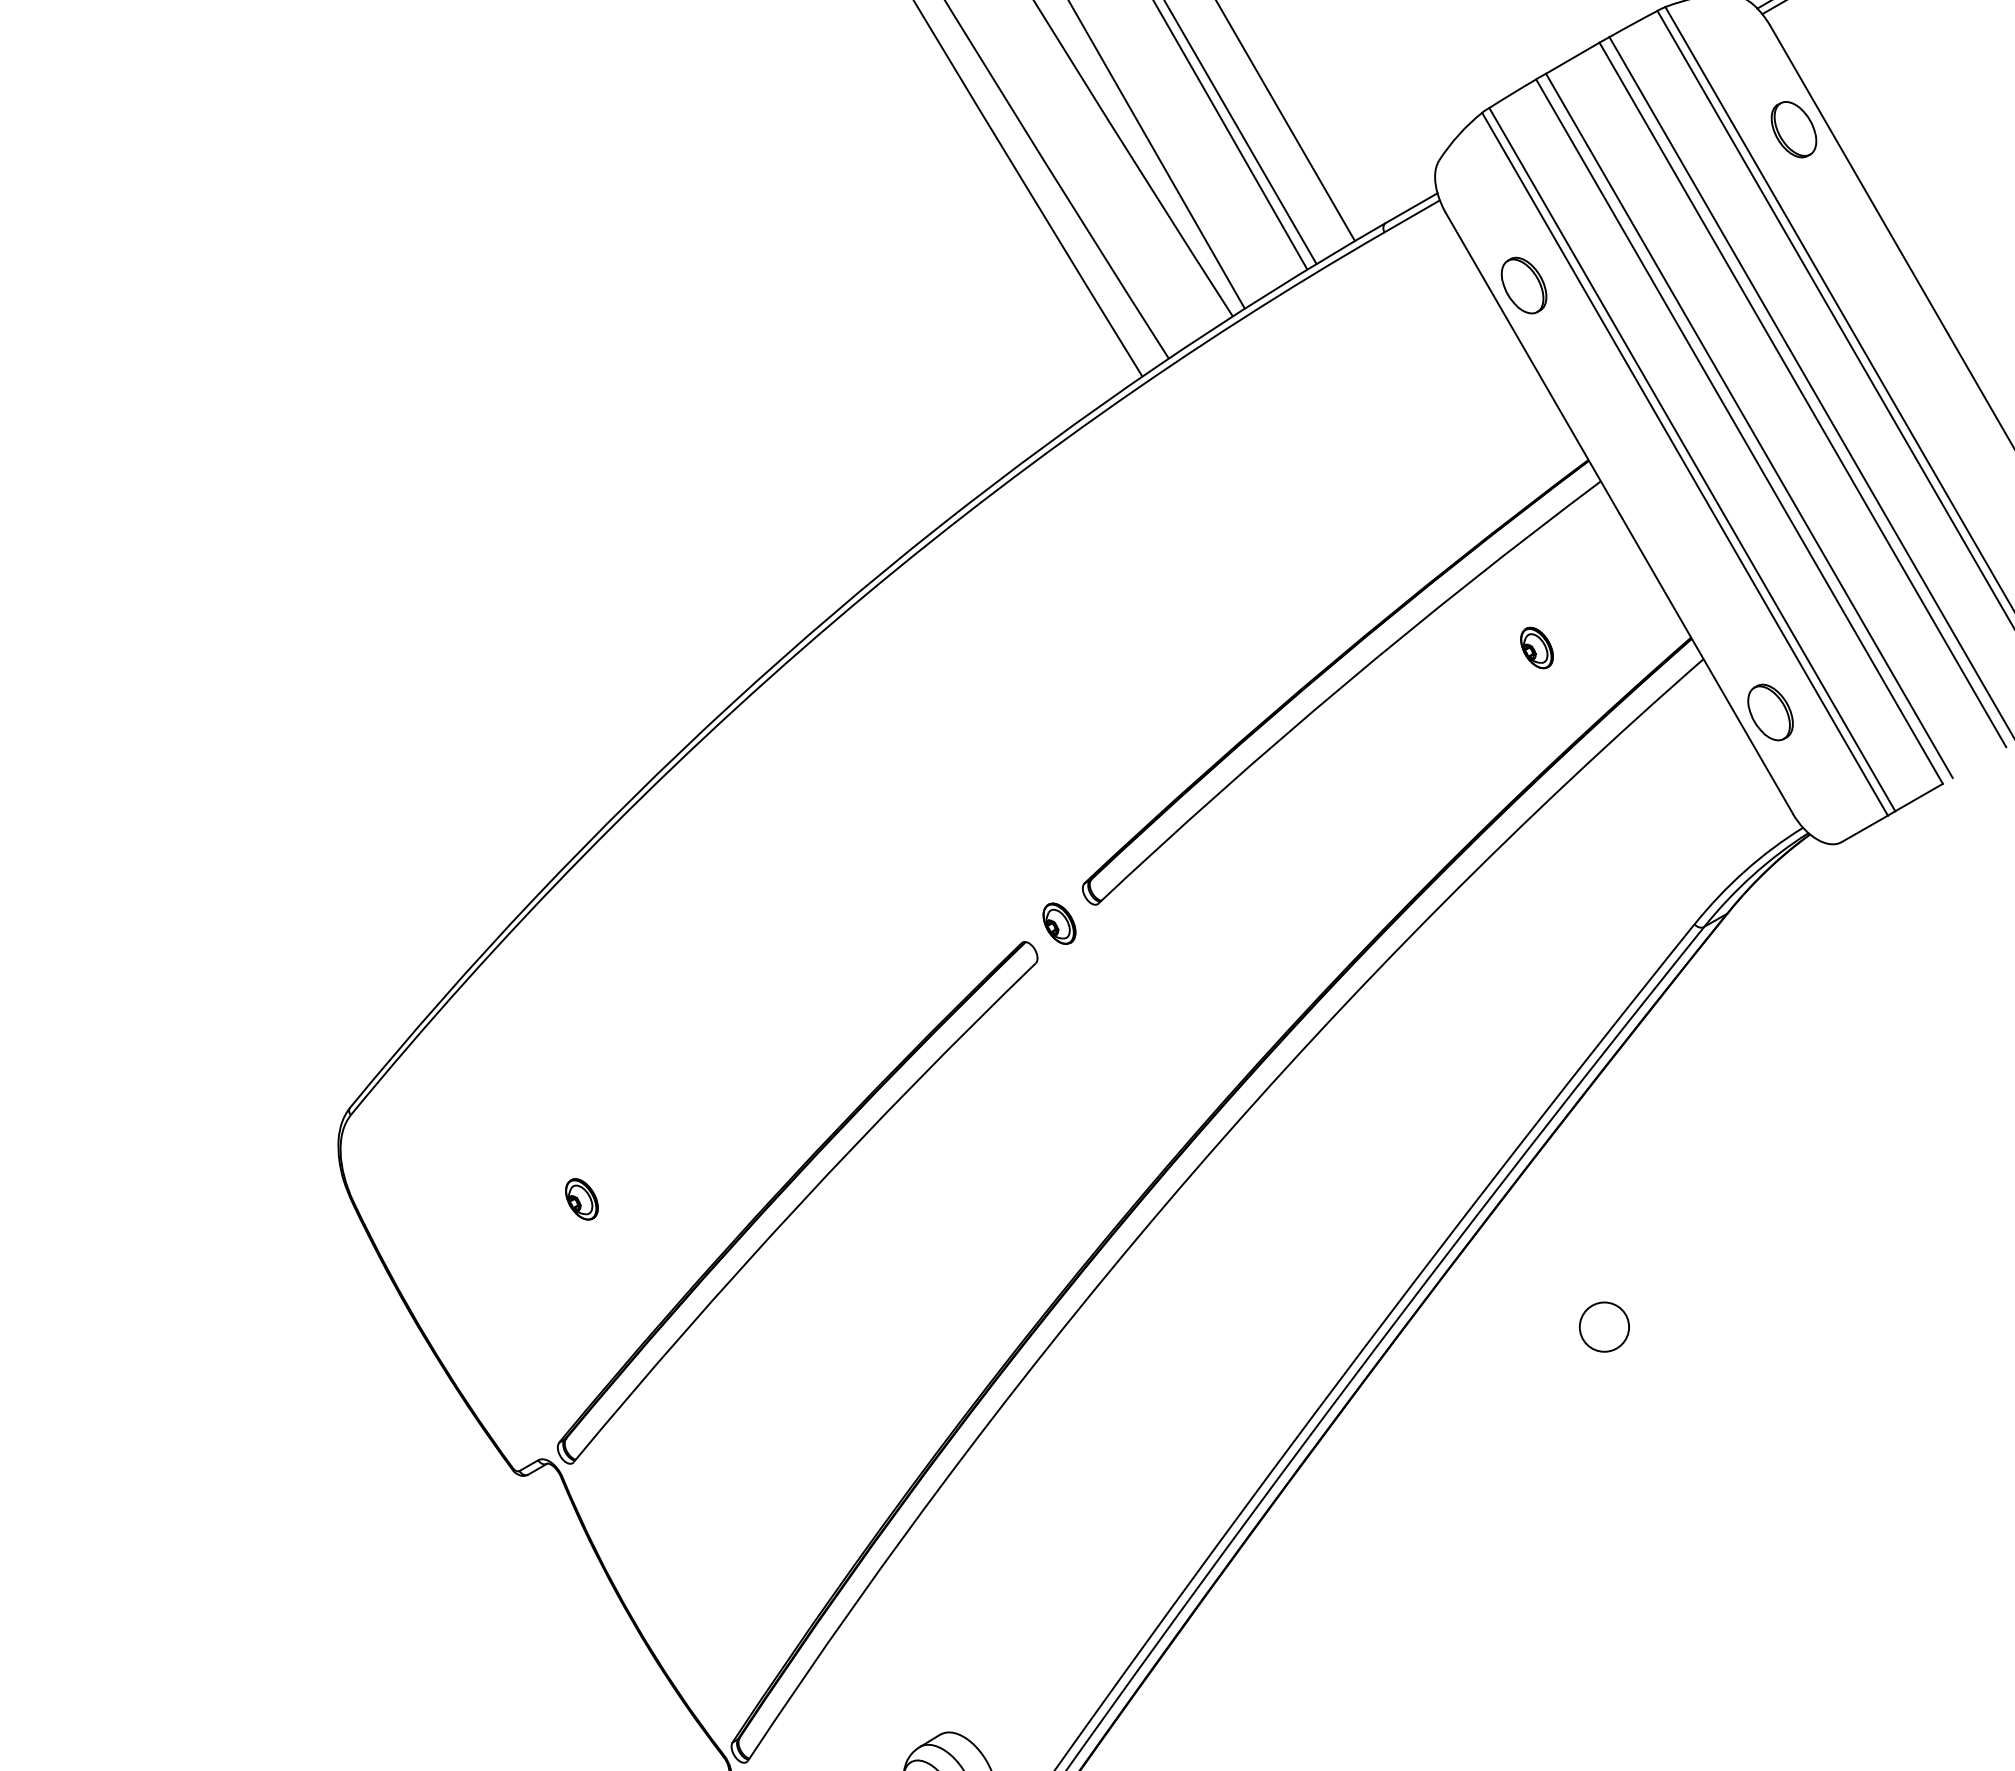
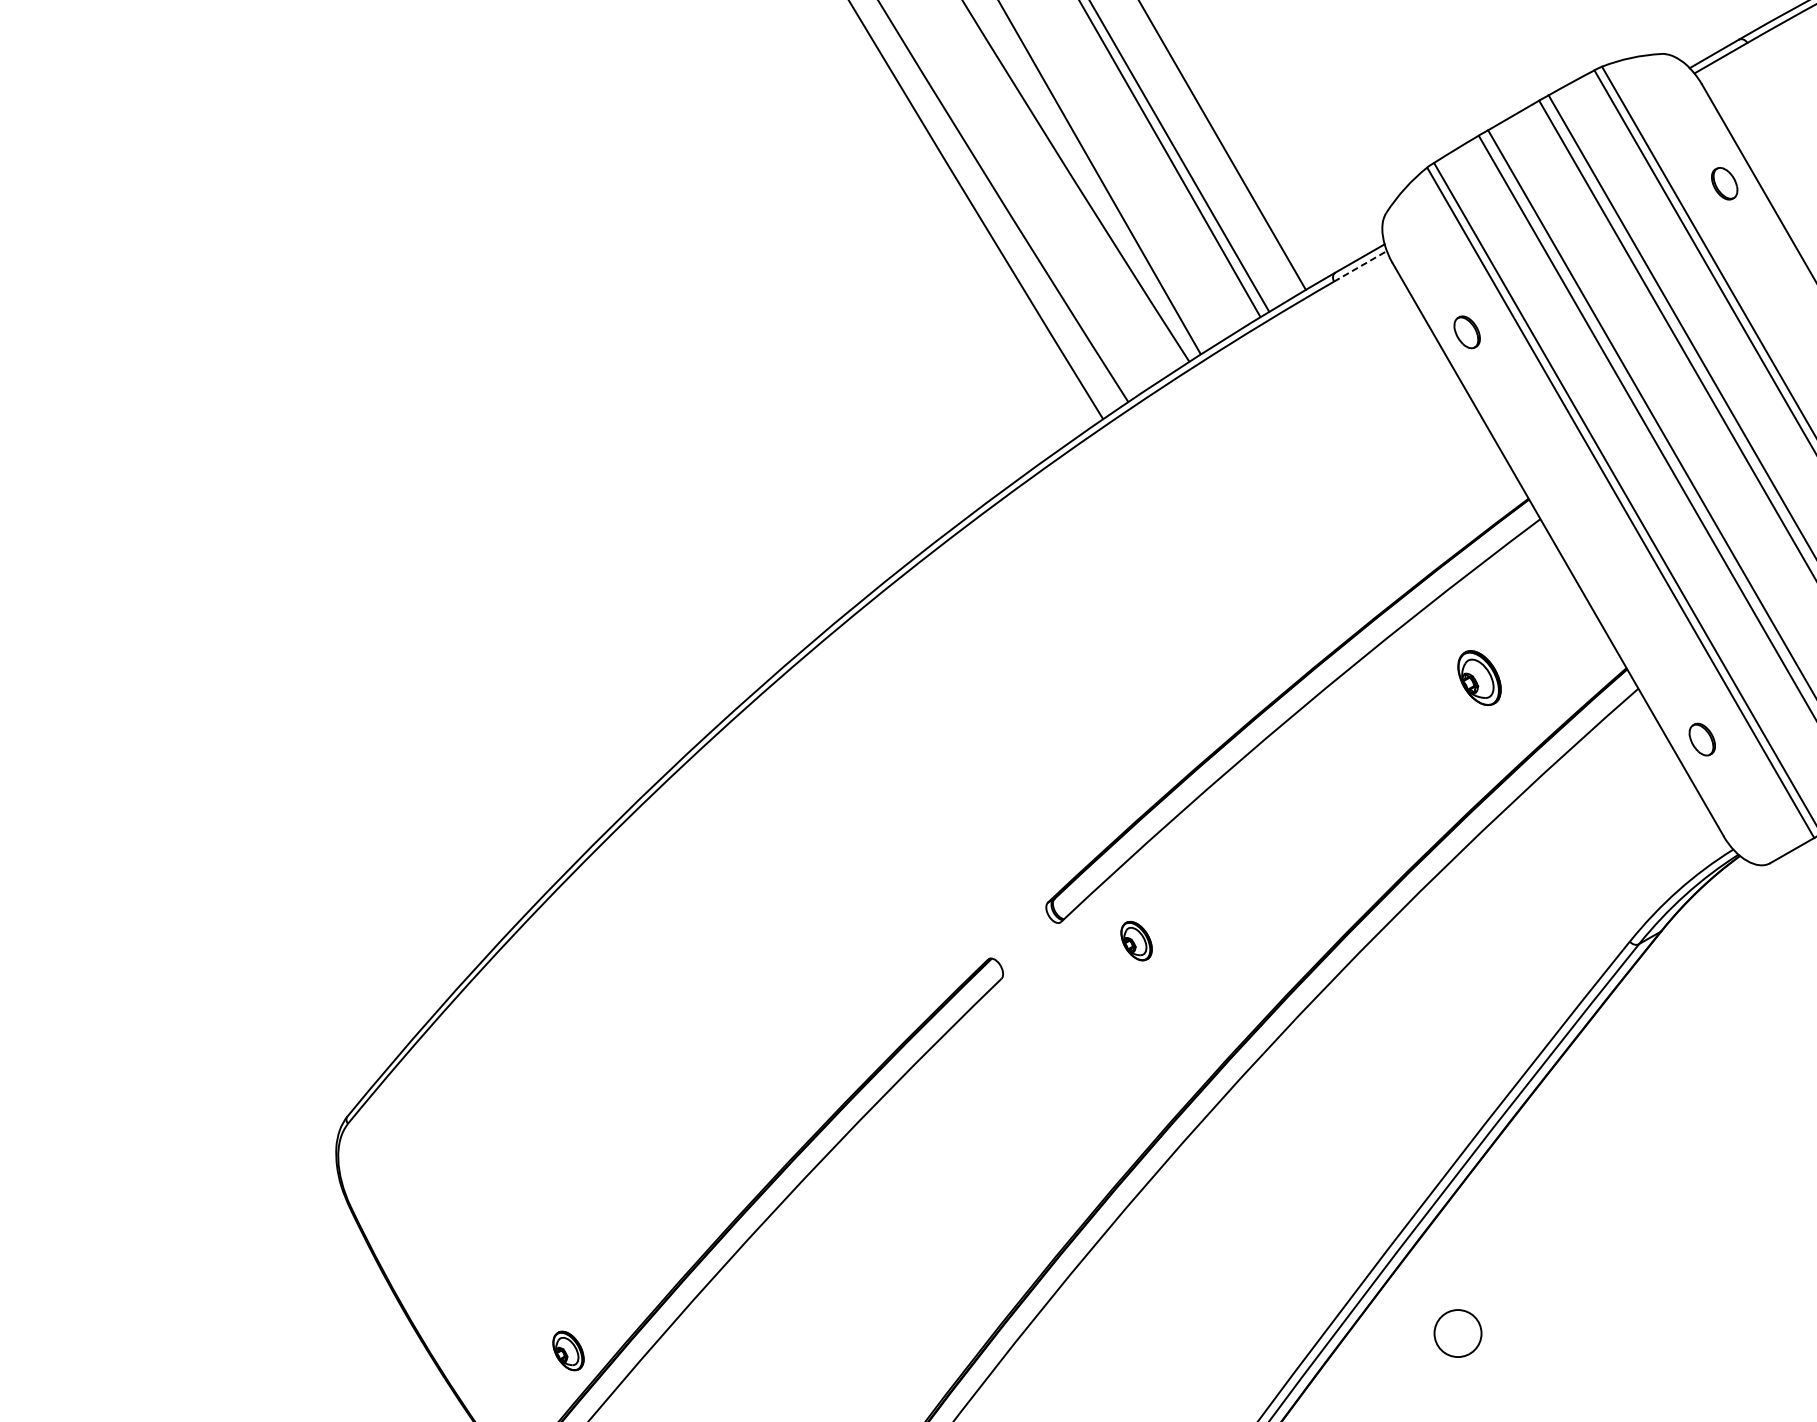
part: (1793, 129) -> (1724, 183), size x0.6
line: (1412, 216) -> (1360, 266), solid -> dashed
part: (1523, 285) -> (1466, 332), size x0.6
part: (1536, 647) -> (1479, 677), size x1.4
part: (1770, 712) -> (1702, 739), size x0.6
part: (1059, 923) -> (1136, 940), moved
part: (581, 1199) -> (568, 1351), moved
circle: (1603, 1326) -> (1457, 1332), moved

